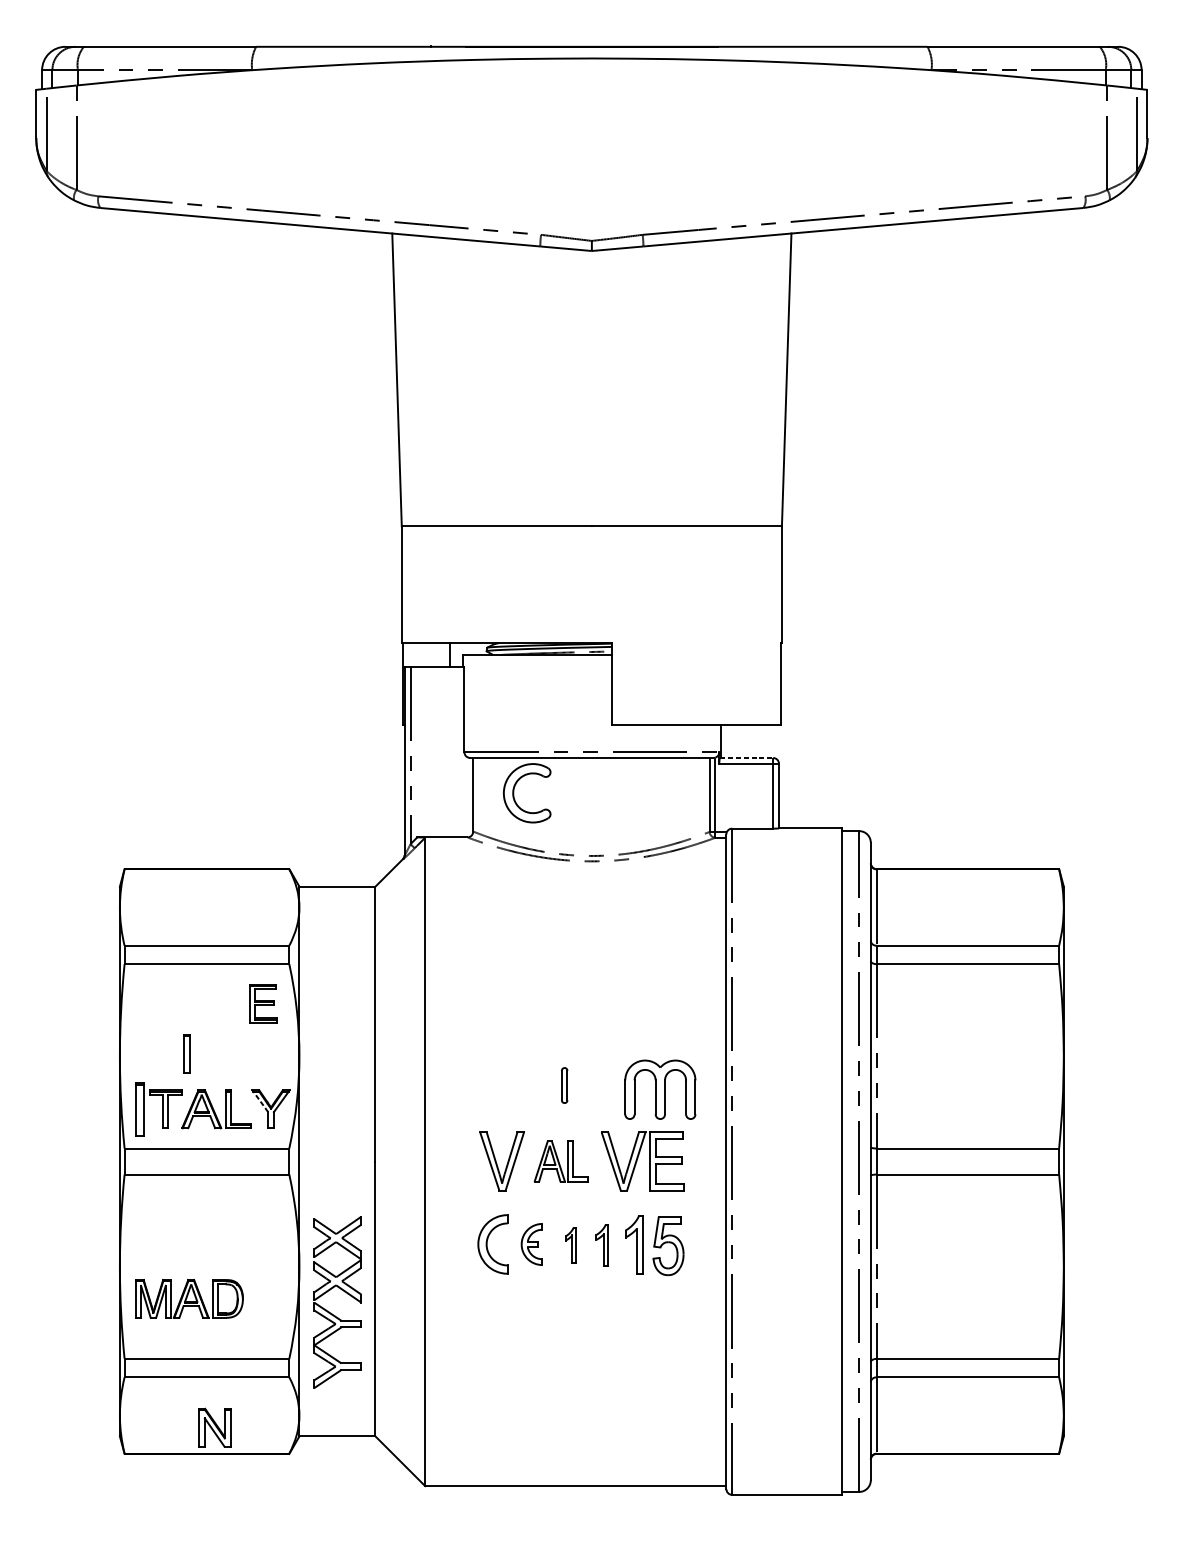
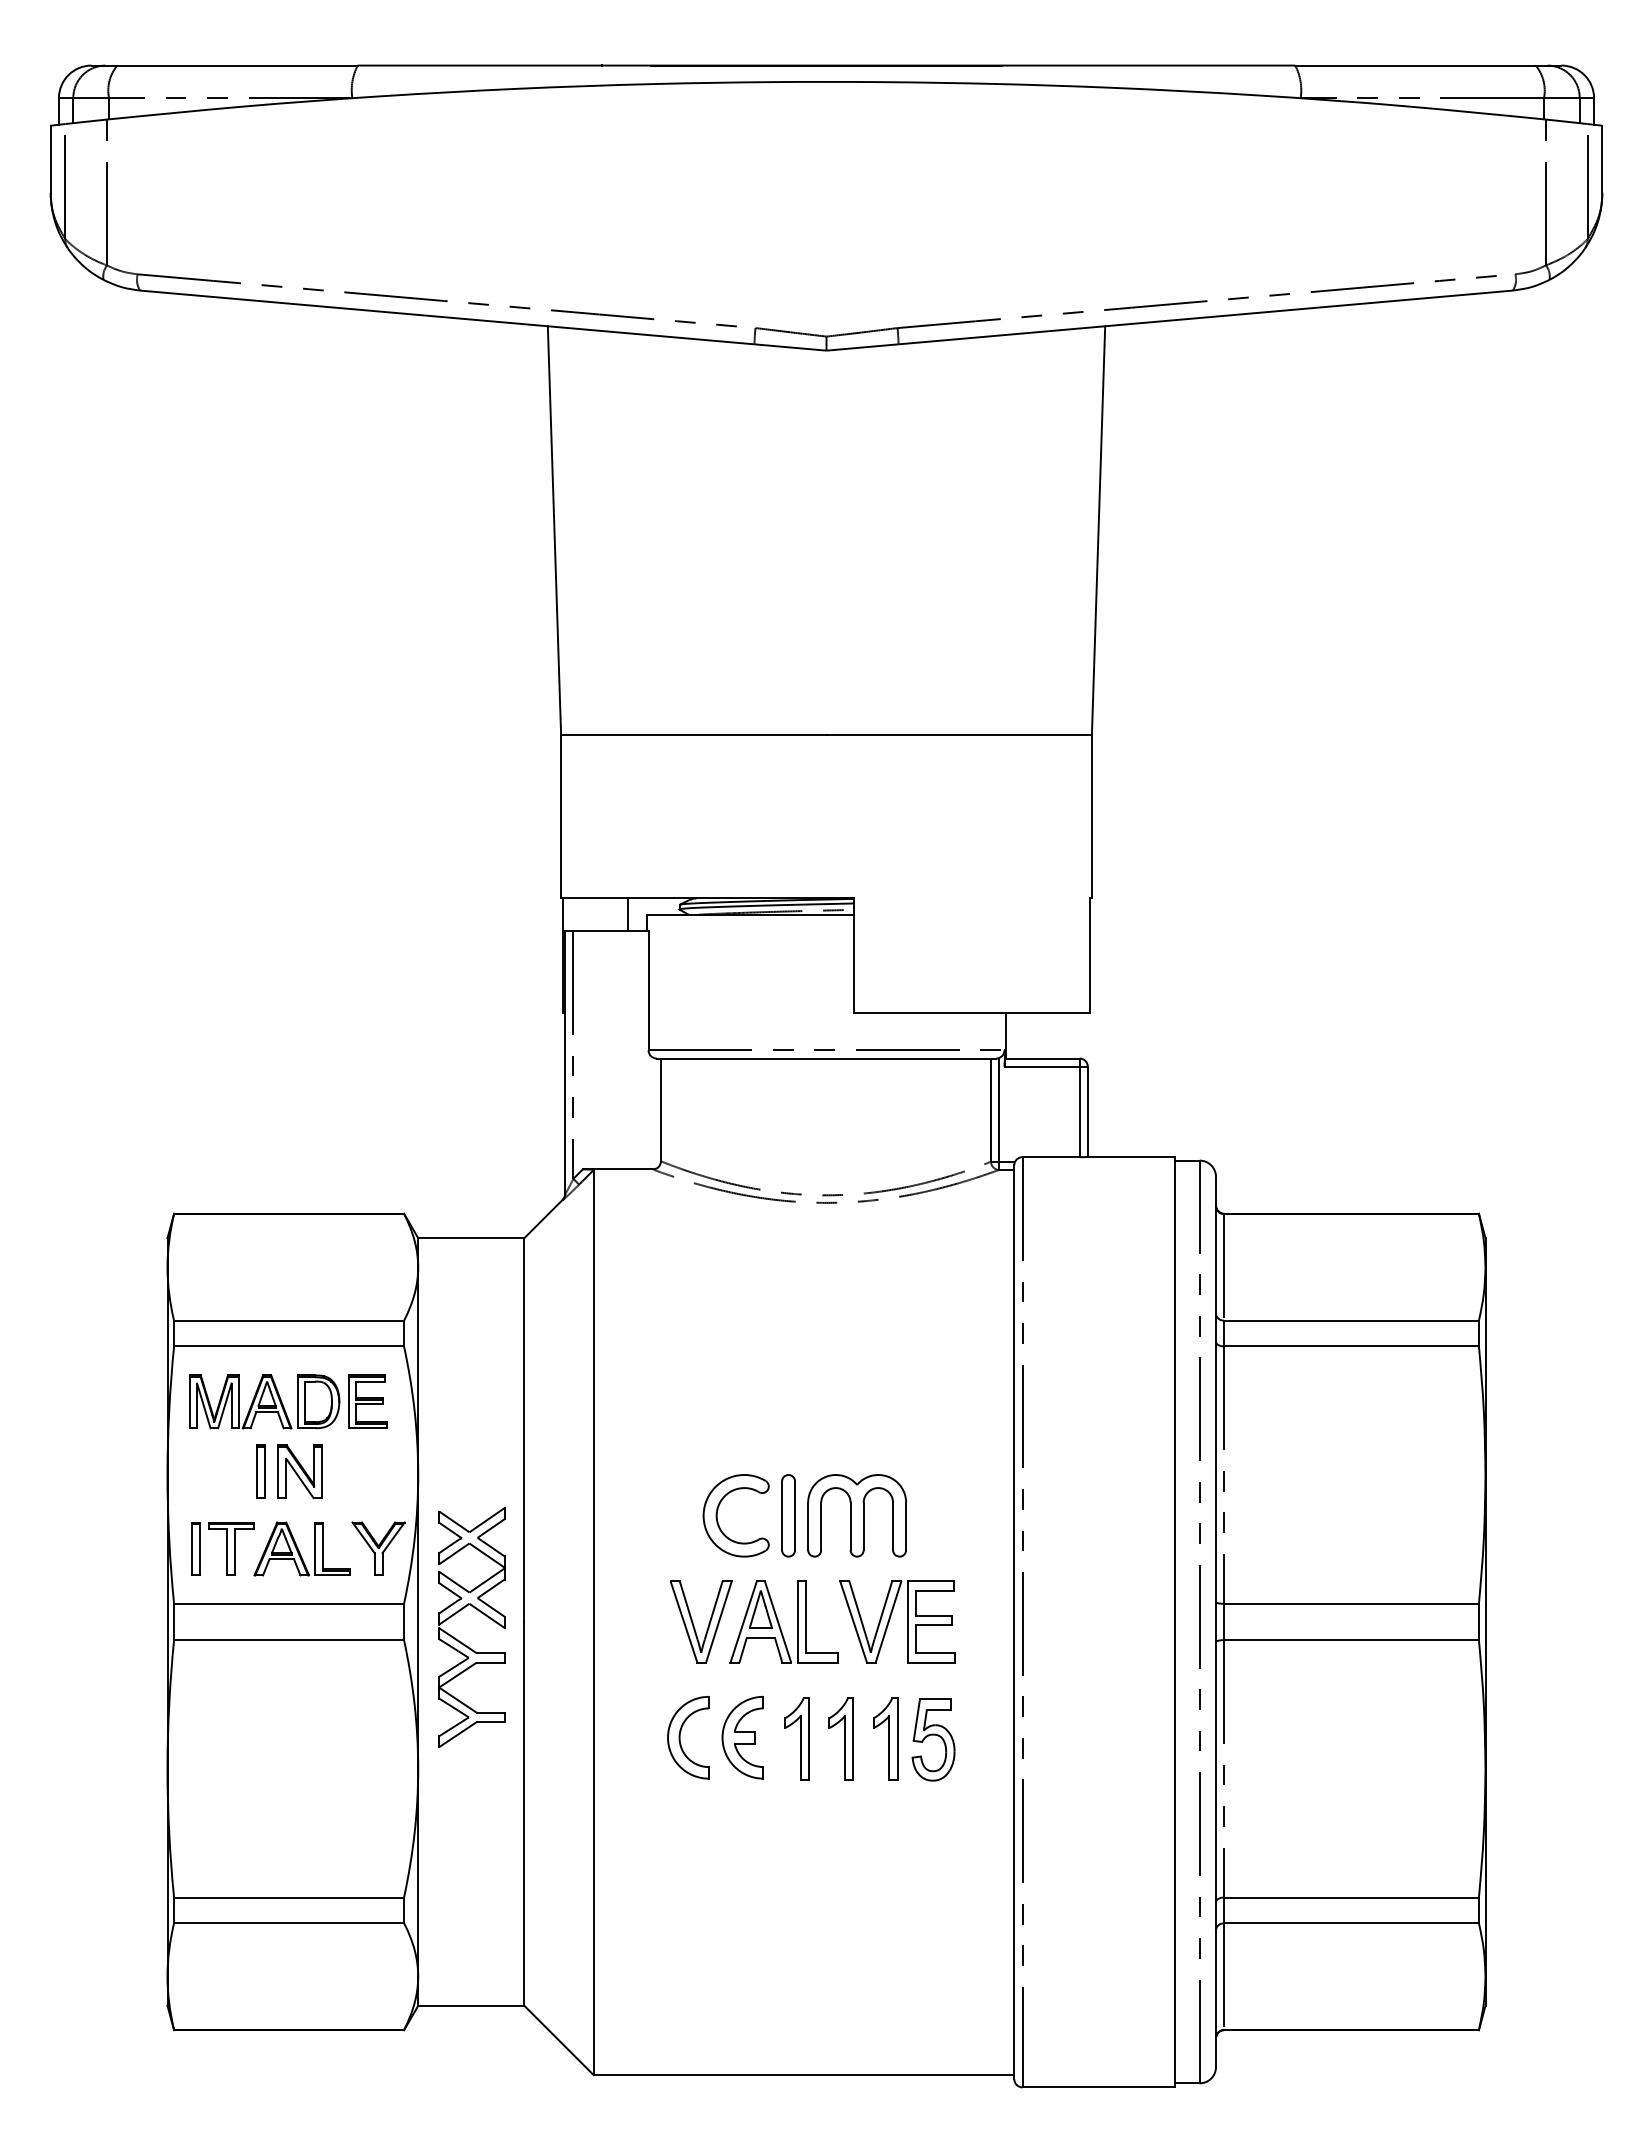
line: (747, 757) -> (1043, 1058), dashed -> solid
part: (514, 789) -> (718, 1510), moved
part: (564, 1085) -> (788, 1515), size x1.67
part: (659, 1089) -> (856, 1515), moved
line: (260, 1101) -> (363, 1537), dashed -> solid
part: (139, 1108) -> (195, 1548), size x0.71
part: (561, 1161) -> (783, 1621), size x1.43
part: (531, 1244) -> (742, 1737), size x1.43
part: (570, 1244) -> (796, 1738), size x1.67
part: (601, 1244) -> (840, 1738), size x1.43
part: (344, 1292) -> (481, 1613), moved
part: (189, 1298) -> (264, 1401), moved
part: (214, 1427) -> (299, 1471), moved

